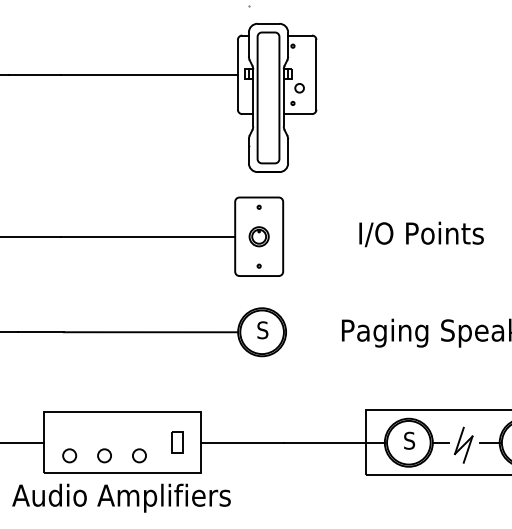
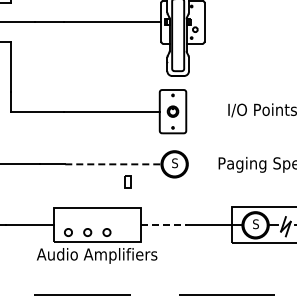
line: (151, 332) -> (113, 164), solid -> dashed
part: (176, 441) -> (127, 181), moved
line: (243, 443) -> (164, 225), solid -> dashed

